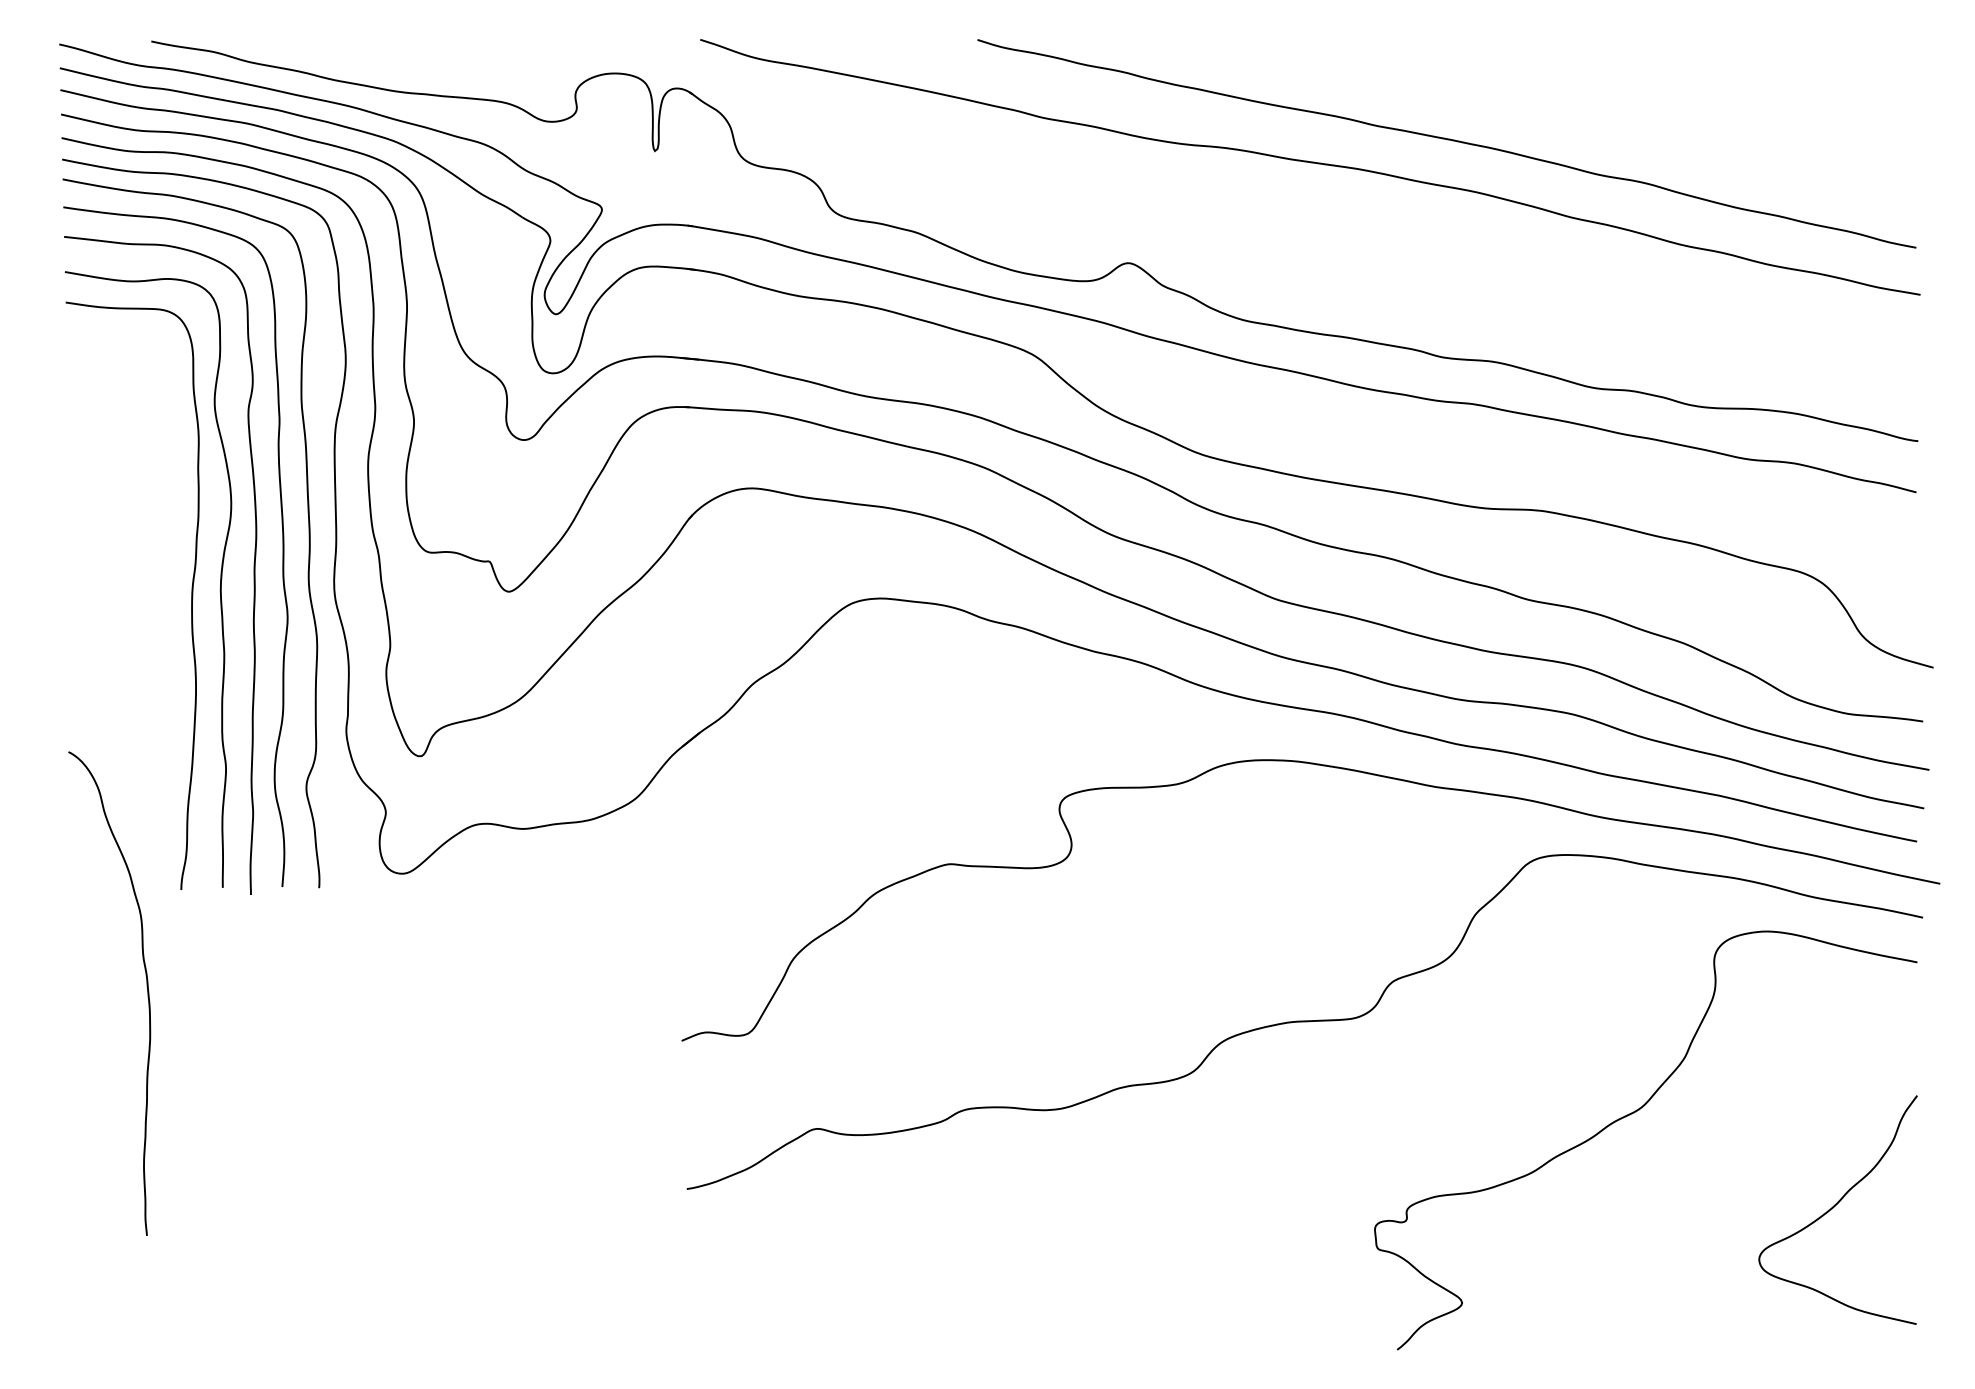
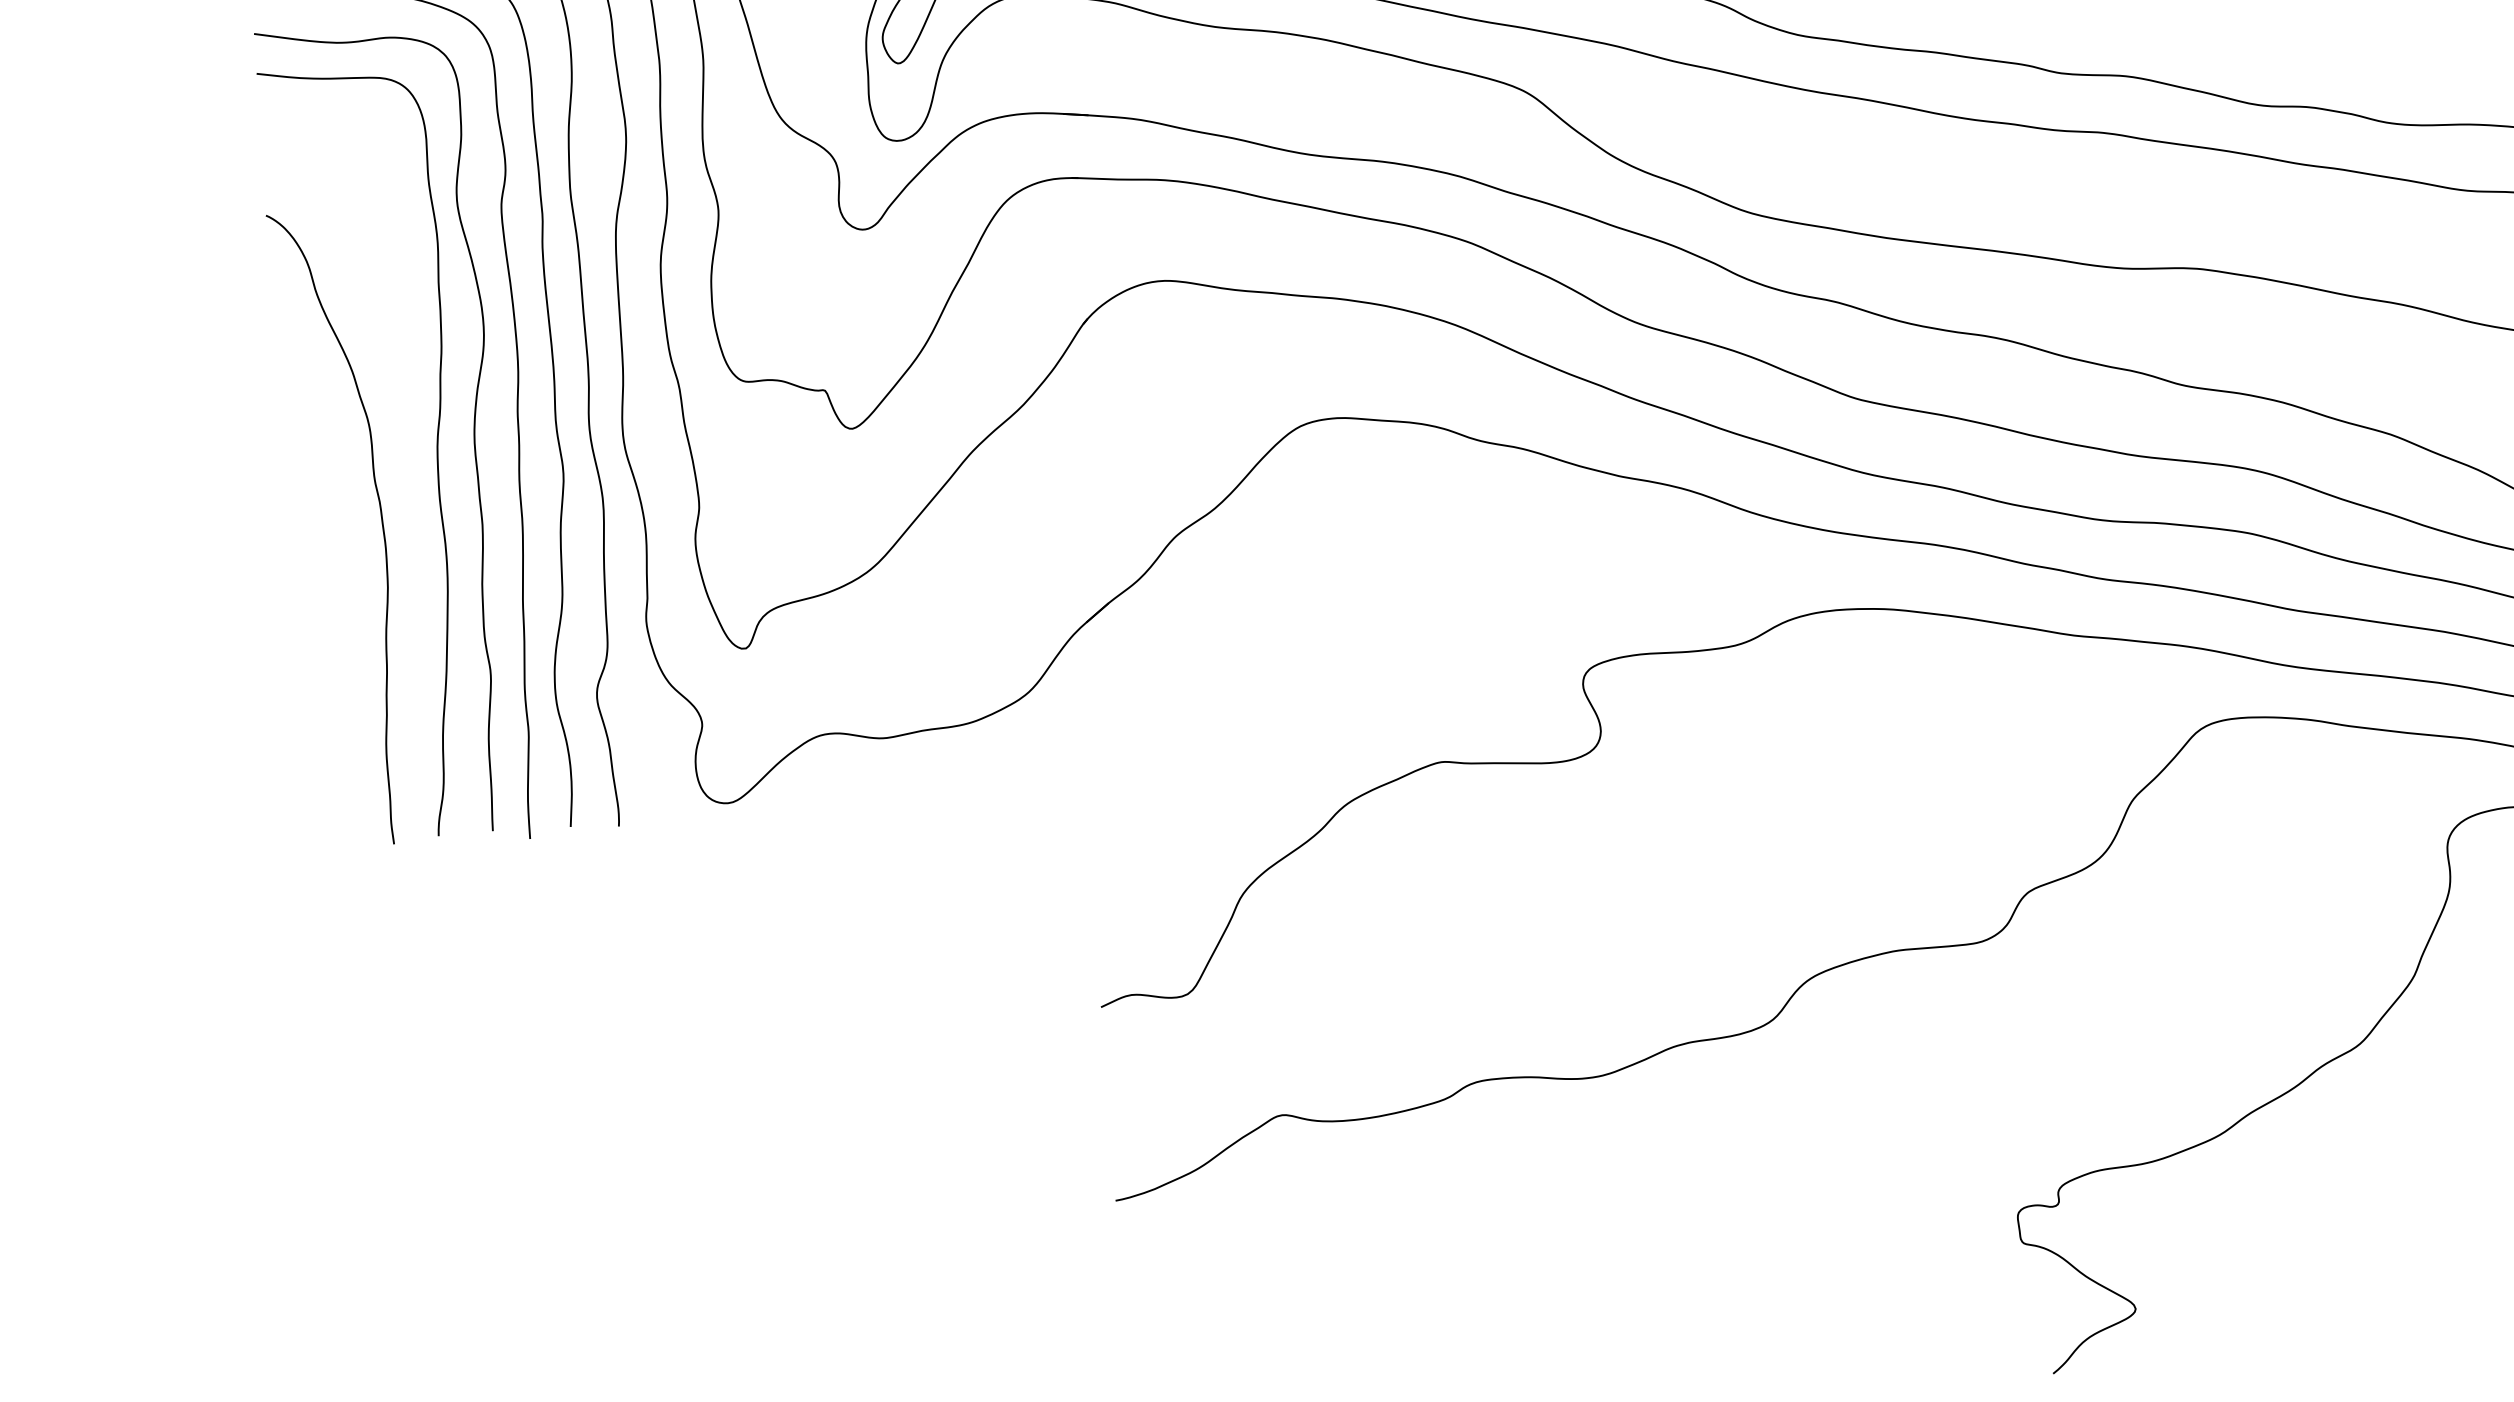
curve: (146, 986) -> (380, 518), moved

